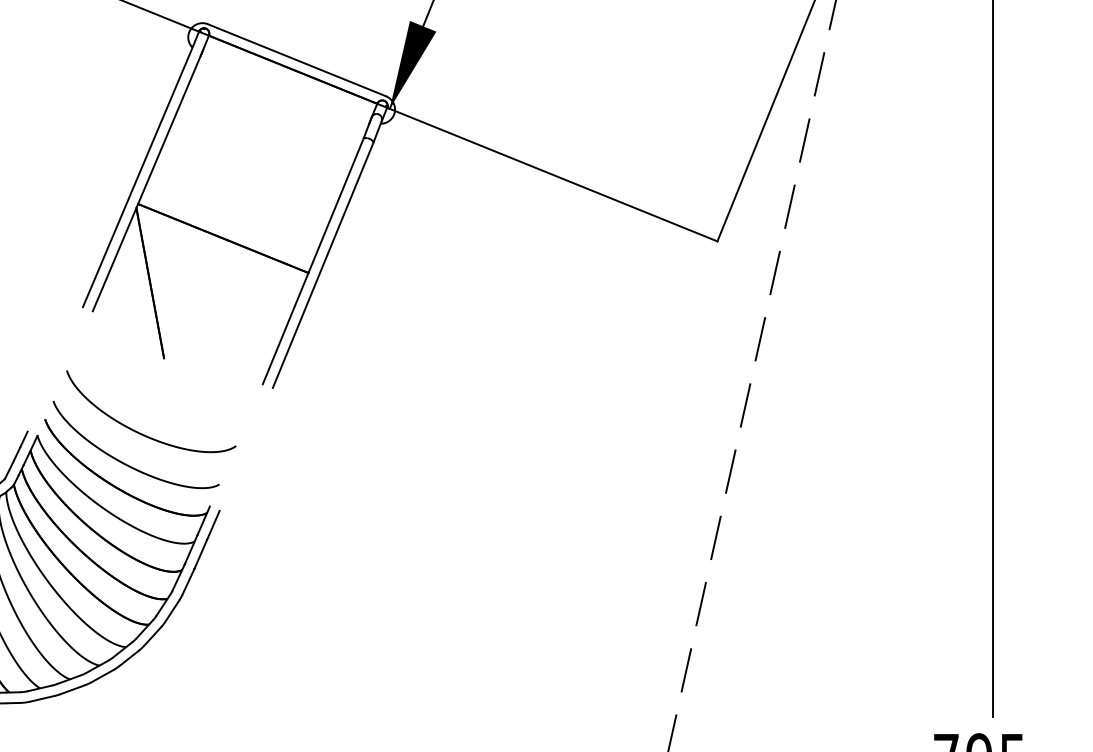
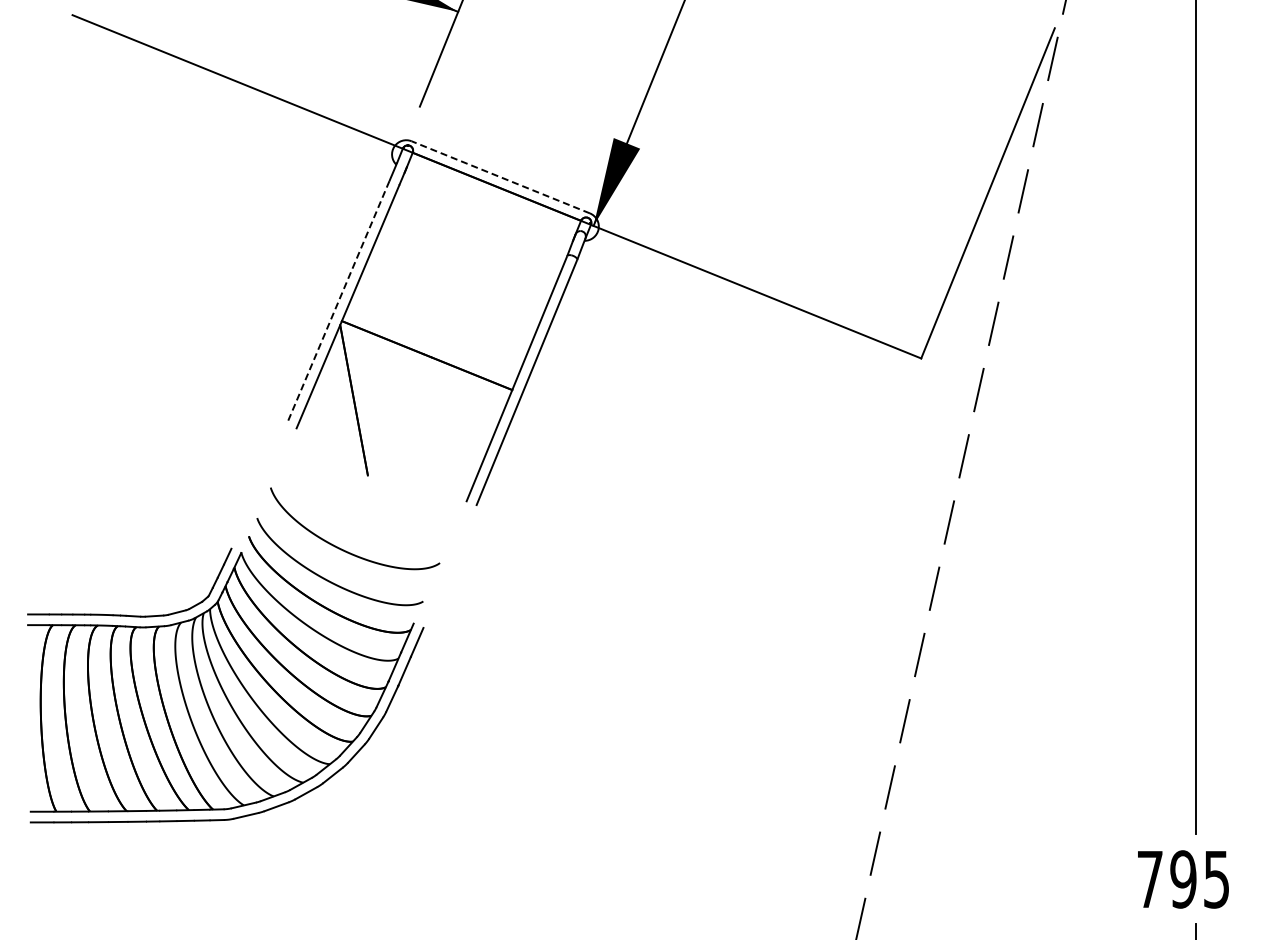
line: (296, 60) -> (500, 177), solid -> dashed
line: (134, 185) -> (338, 302), solid -> dashed

